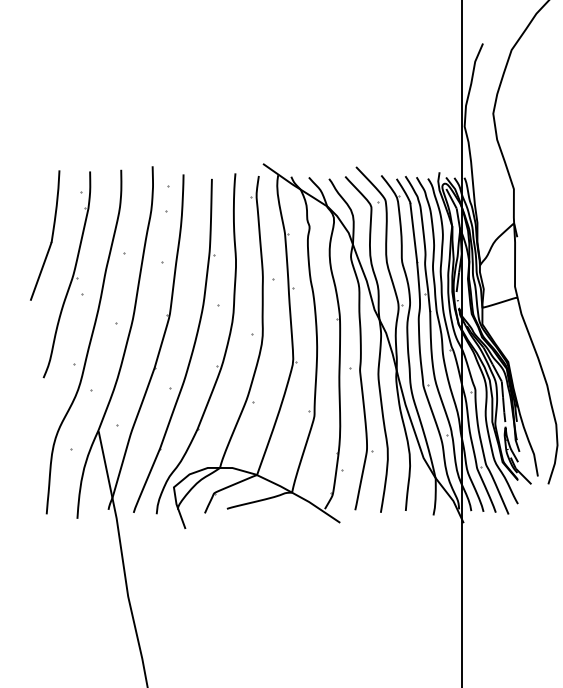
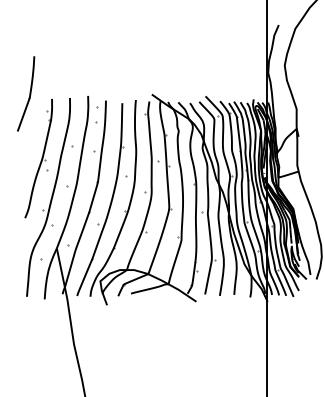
part: (45, 234) -> (26, 93), moved

